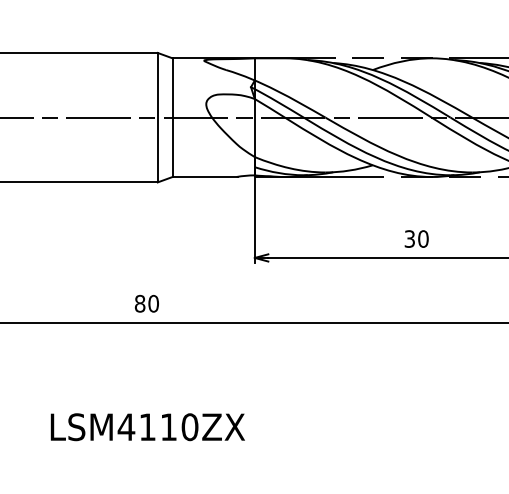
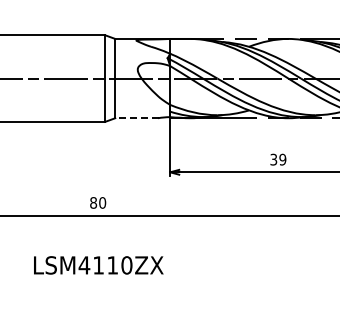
line: (205, 177) -> (137, 118), solid -> dashed
text: (422, 238) -> (282, 159), 30 -> 39
text: (147, 427) -> (98, 265), moved

